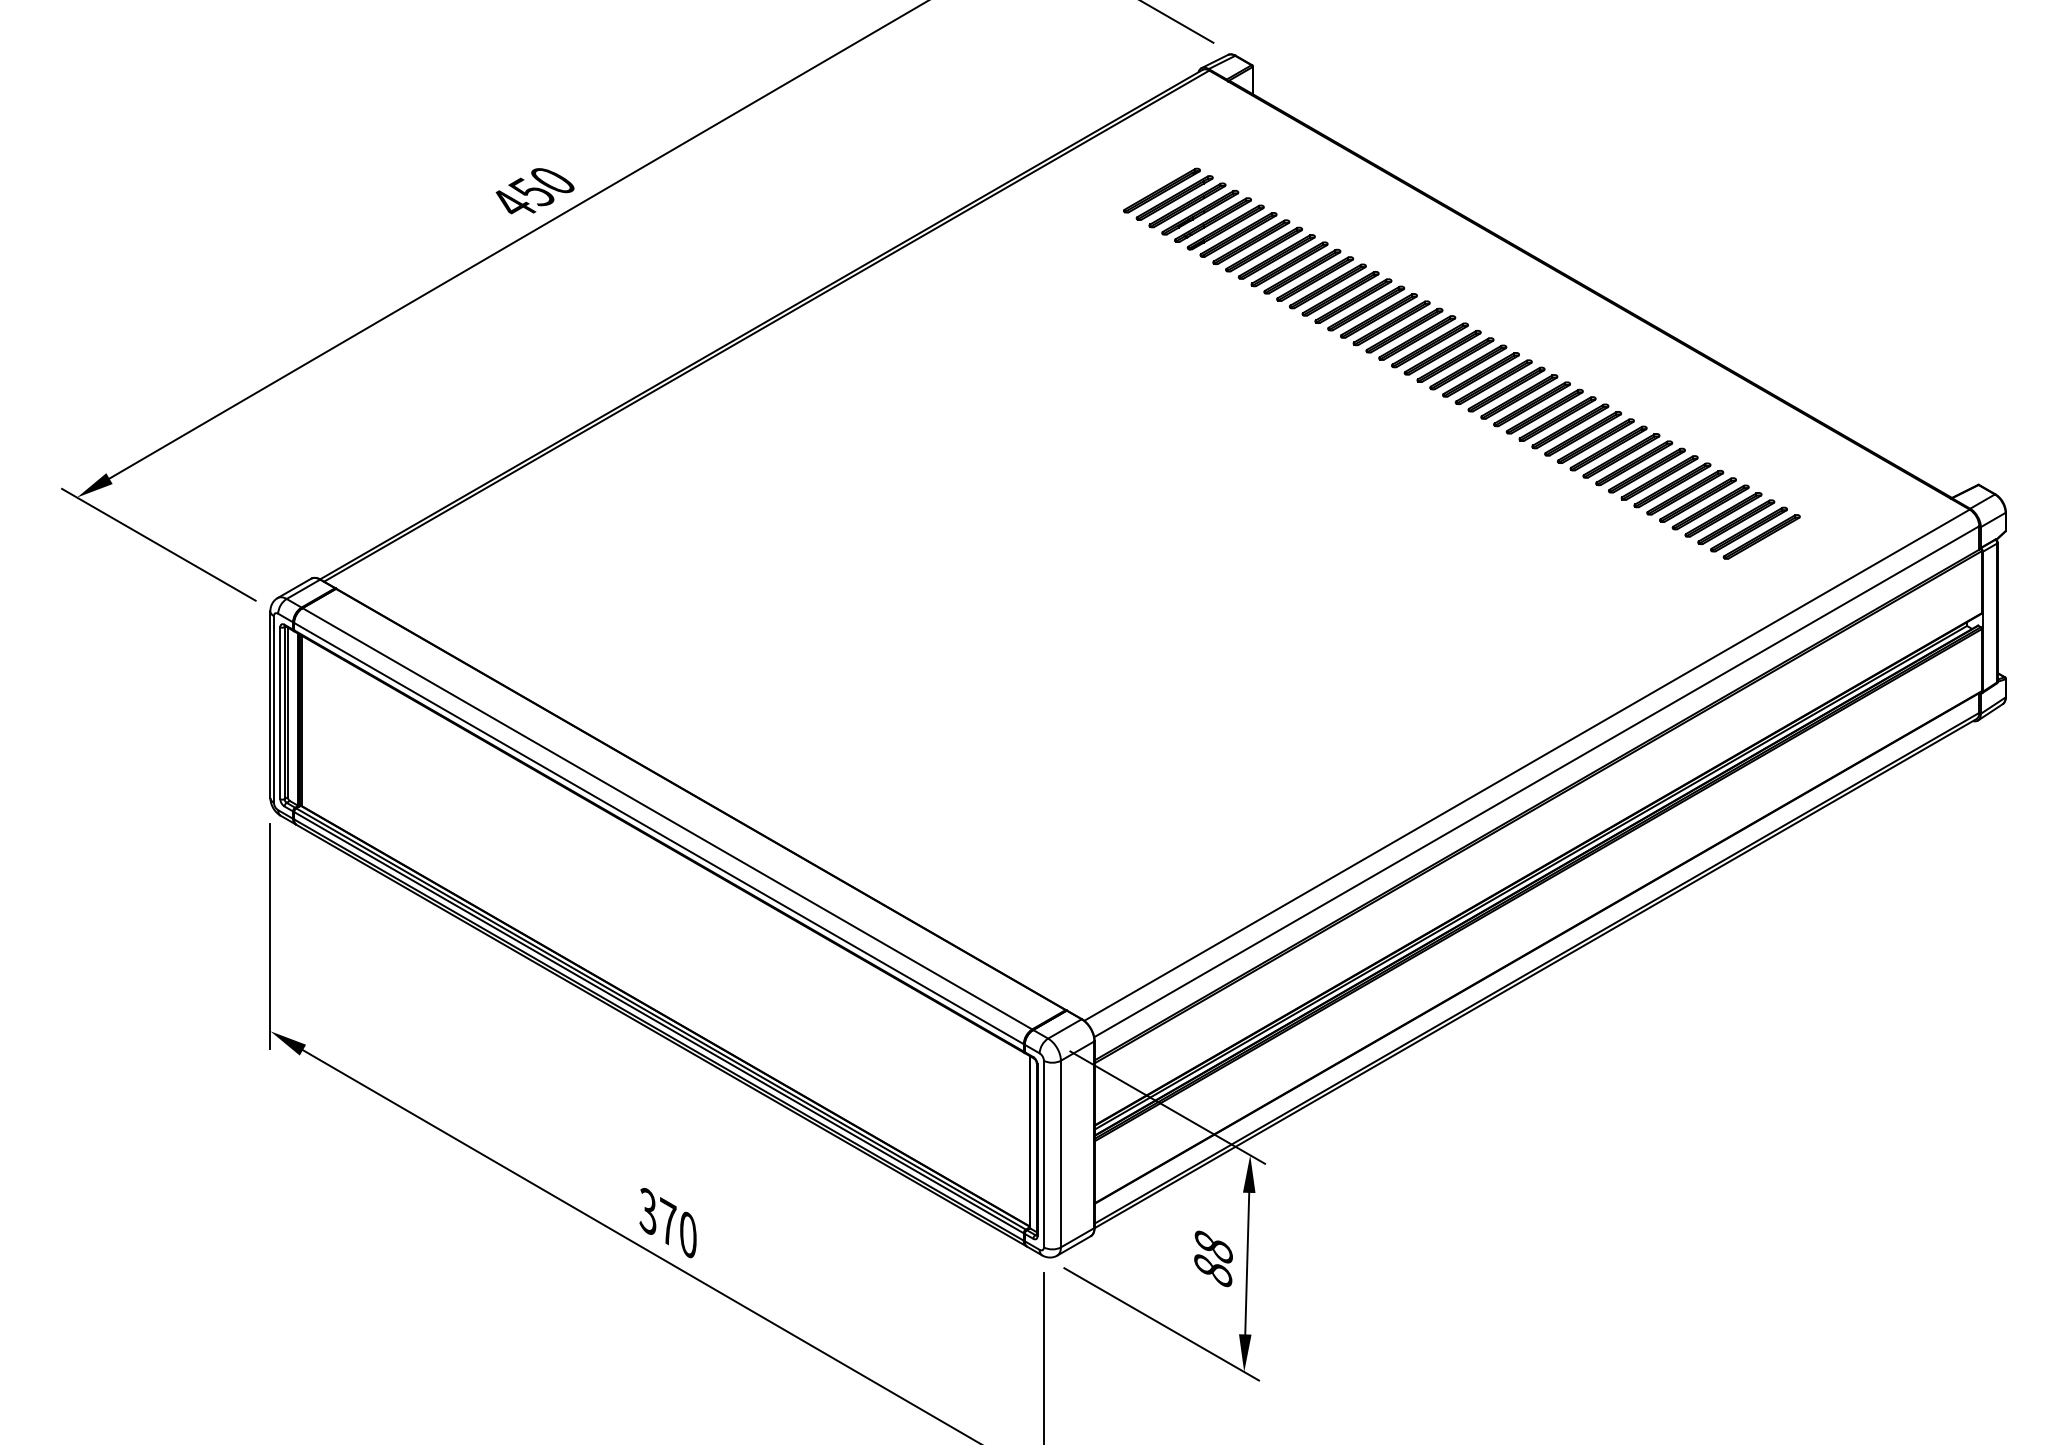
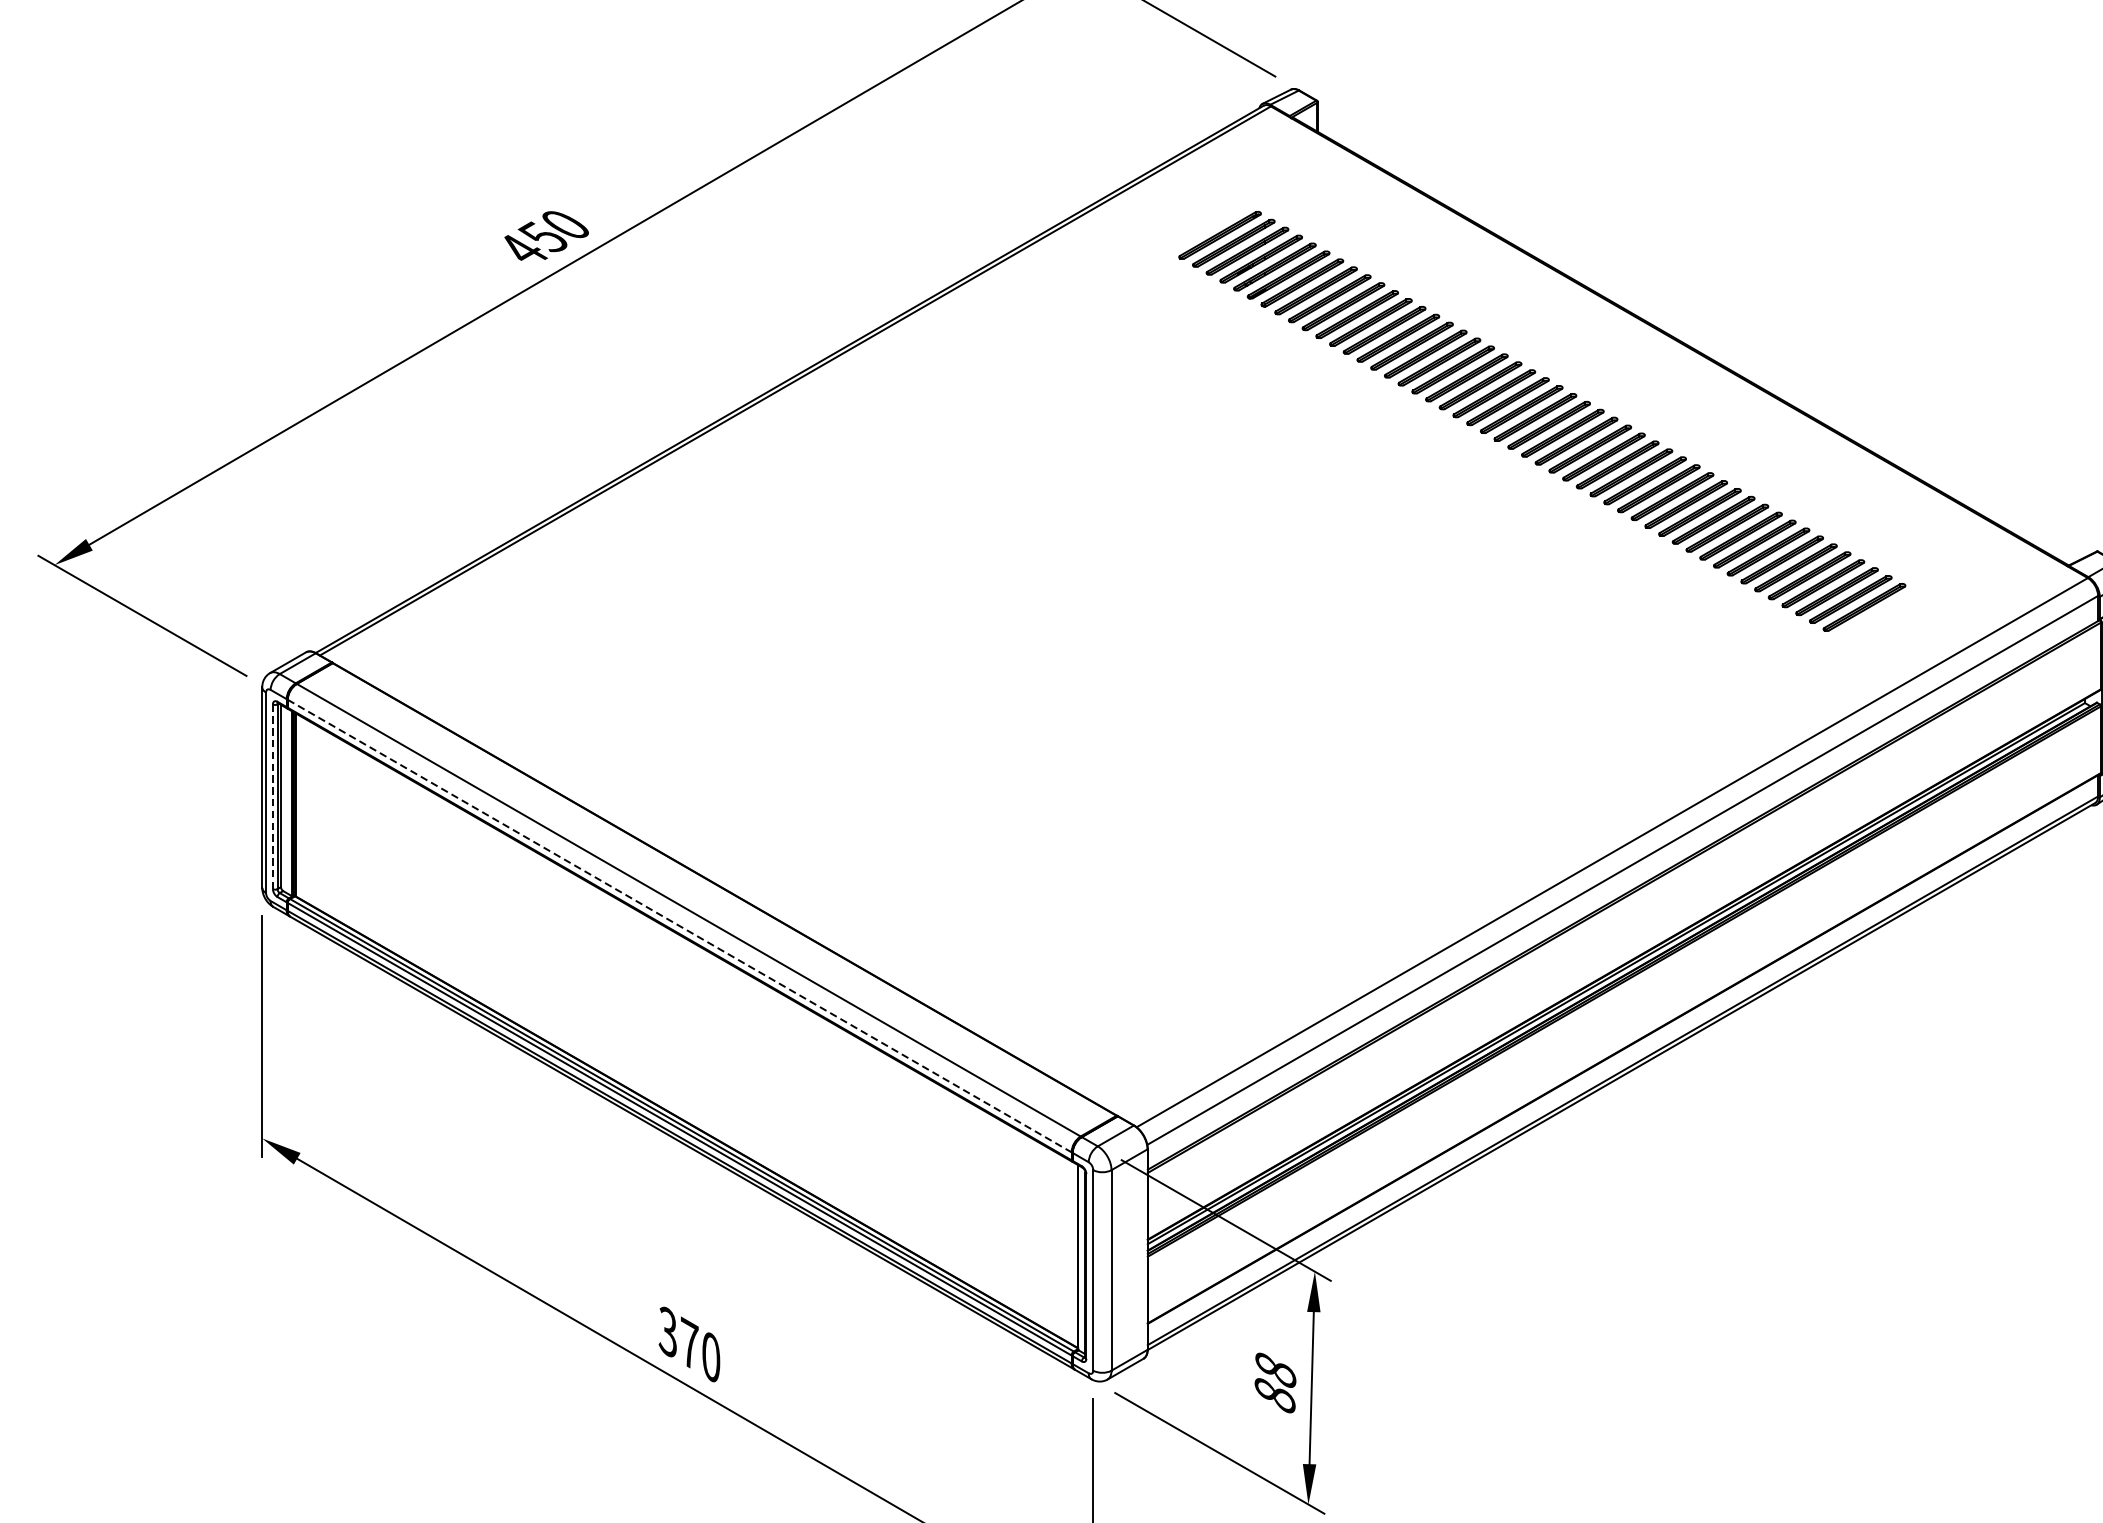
line: (280, 713) -> (273, 797), solid -> dashed
line: (659, 833) -> (680, 926), solid -> dashed

